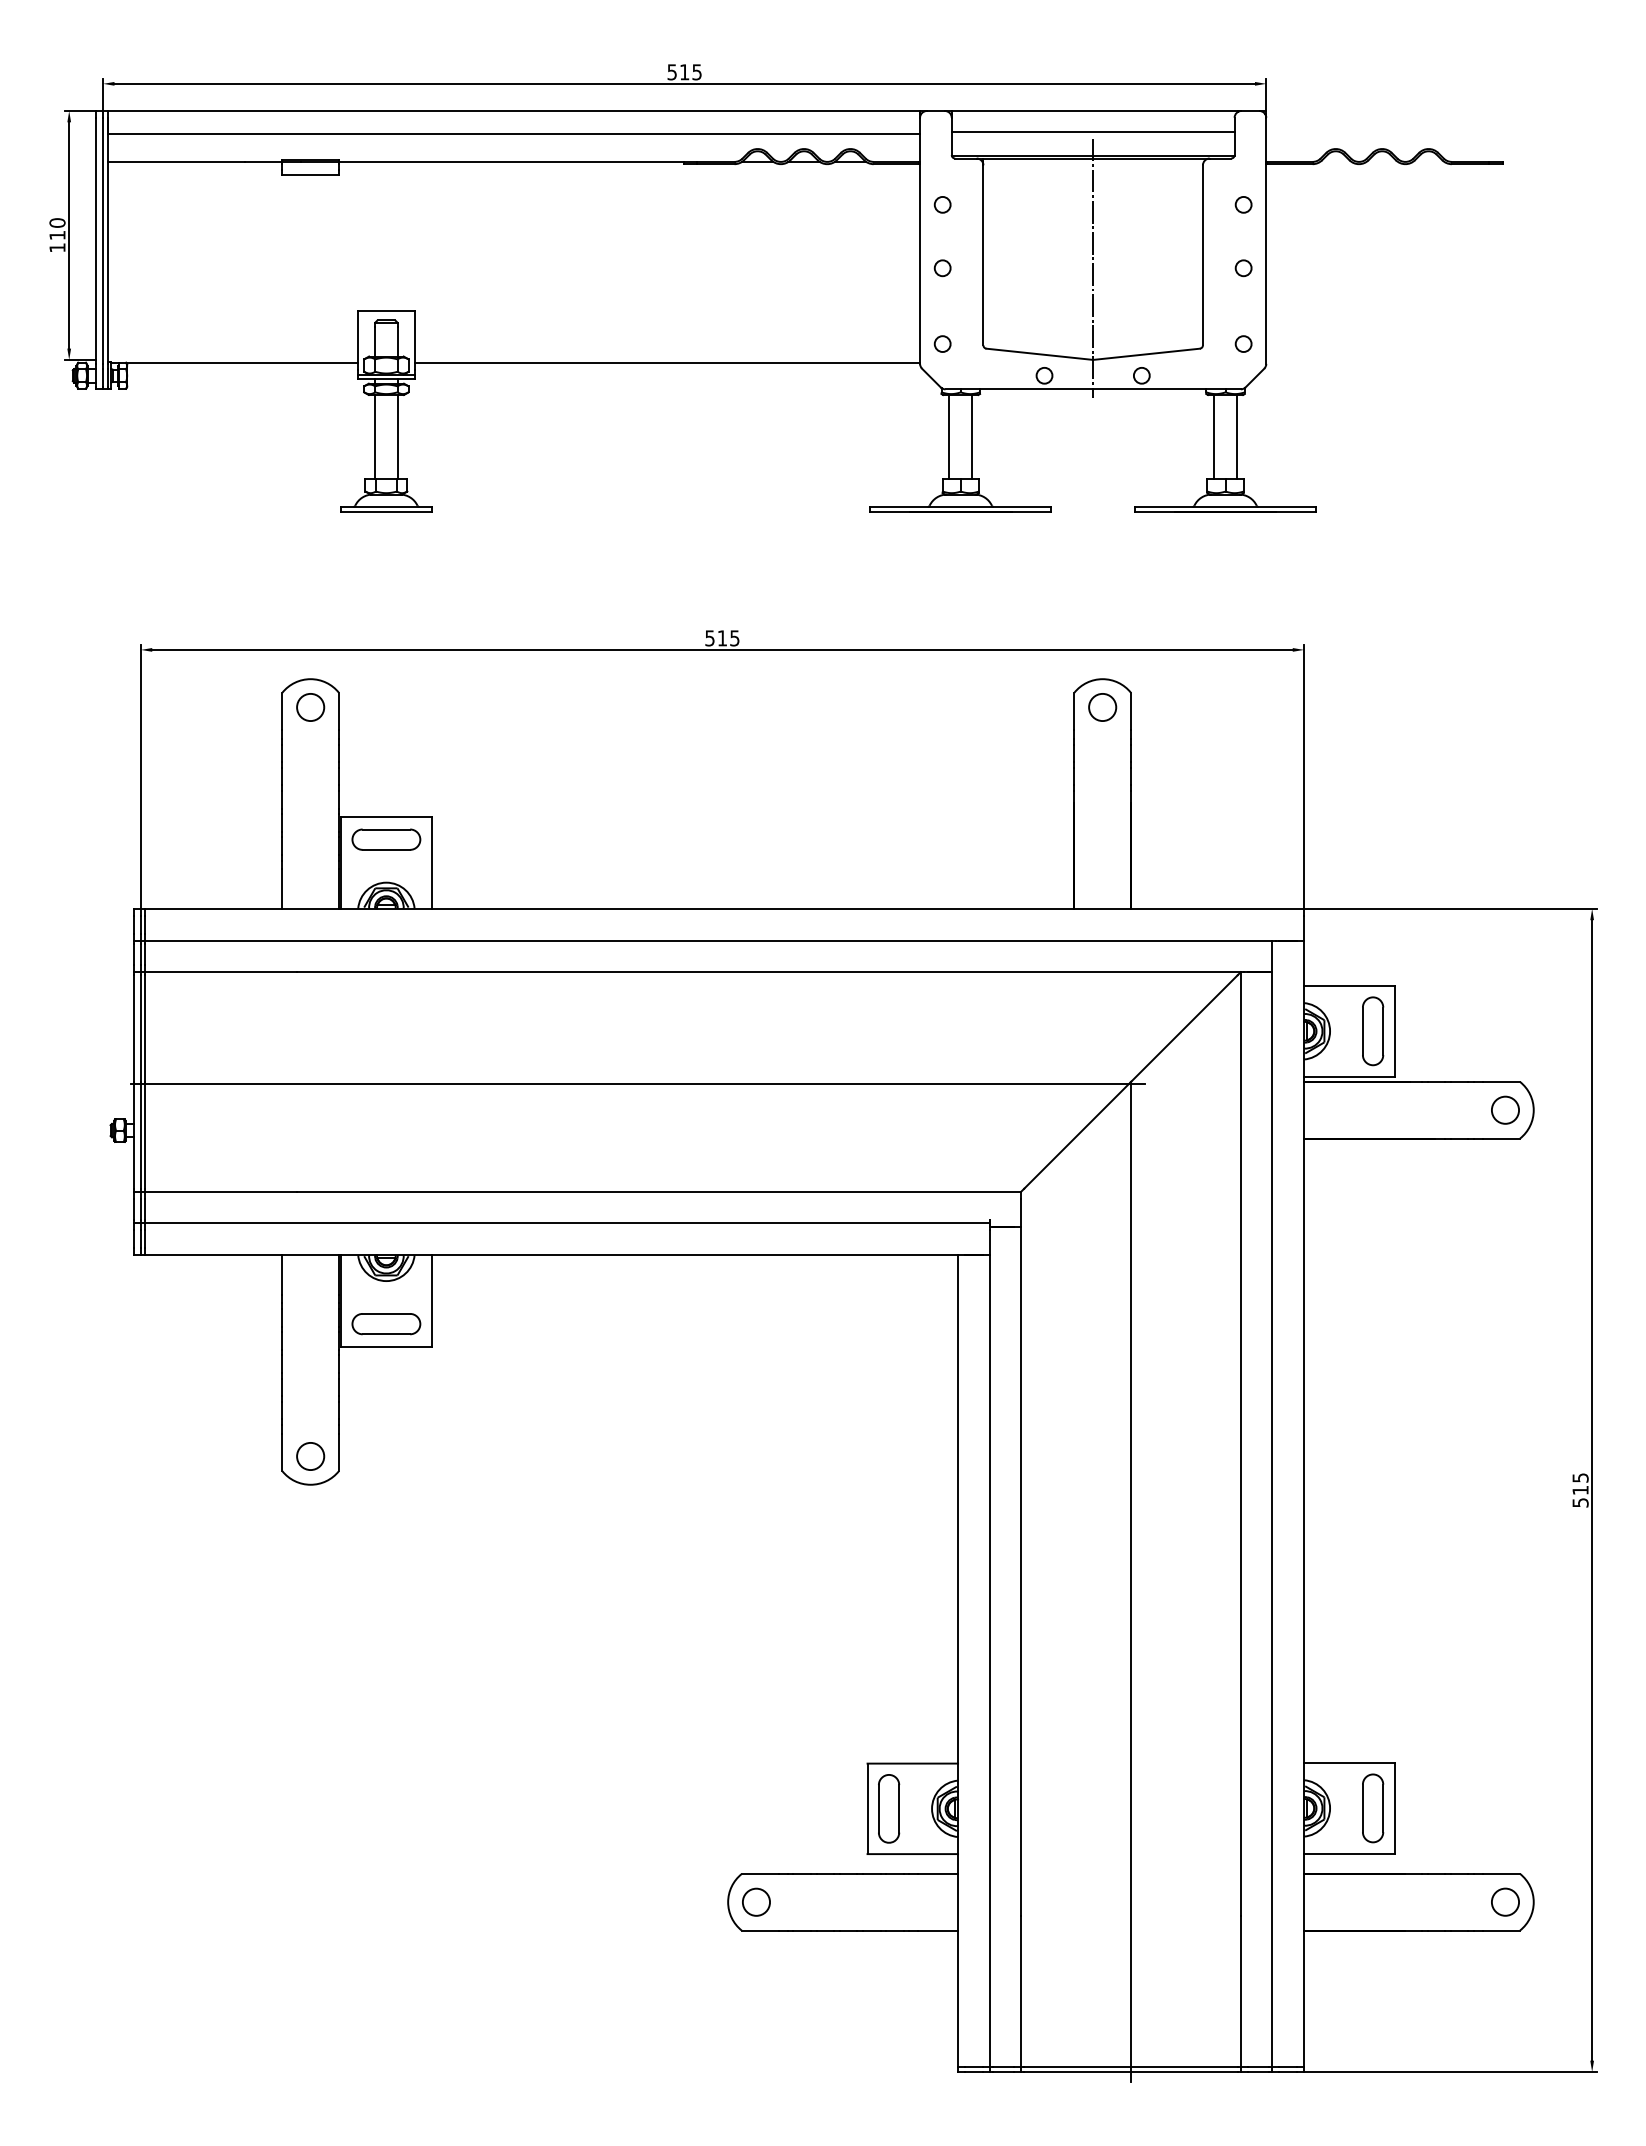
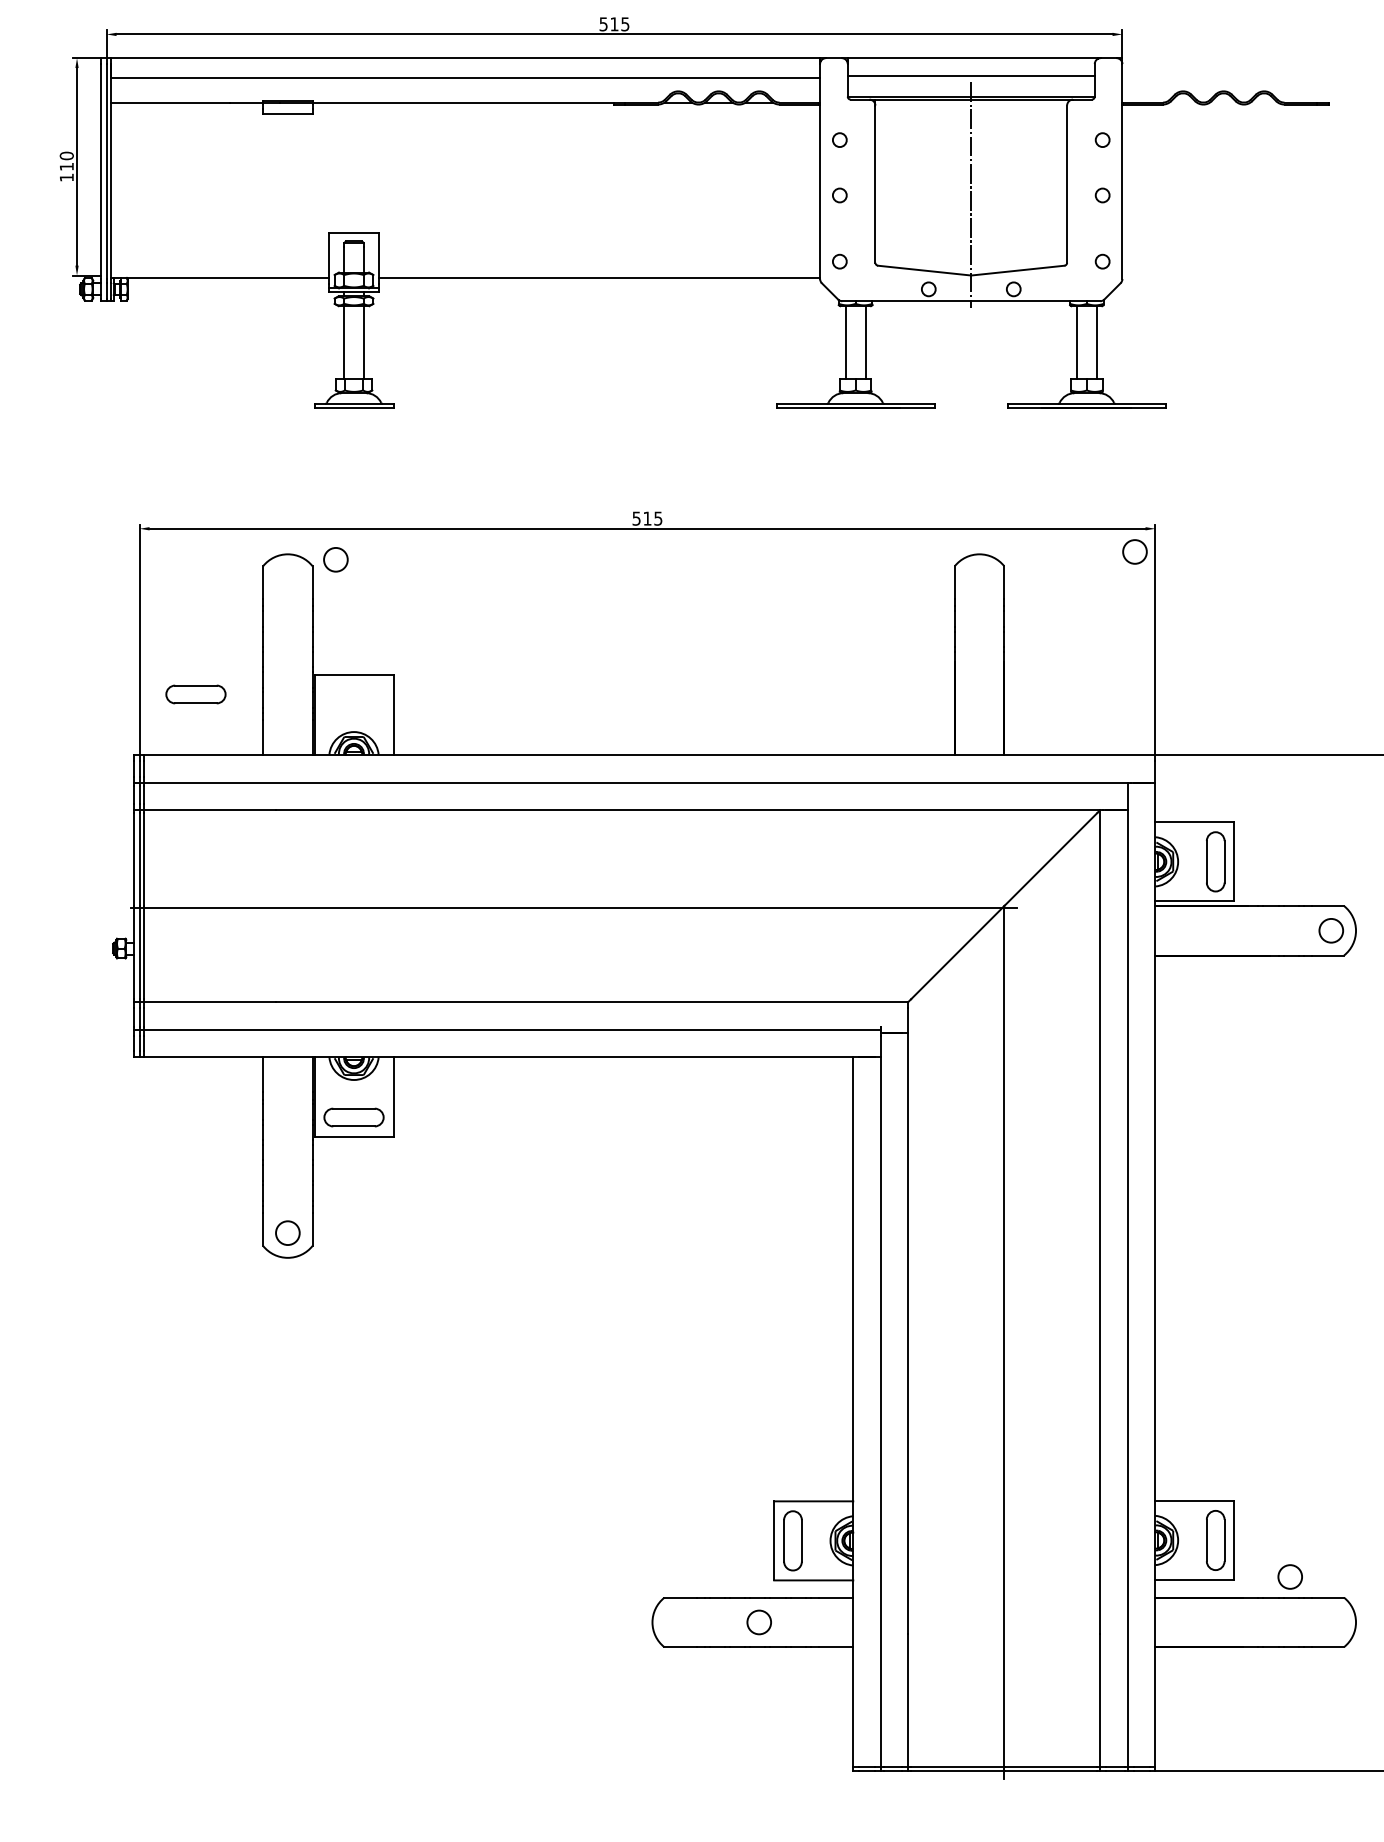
circle: (310, 707) -> (335, 559), moved
circle: (1102, 707) -> (1134, 551), moved
part: (386, 839) -> (196, 694), moved
circle: (756, 1901) -> (759, 1621), moved
circle: (1505, 1901) -> (1290, 1576), moved

